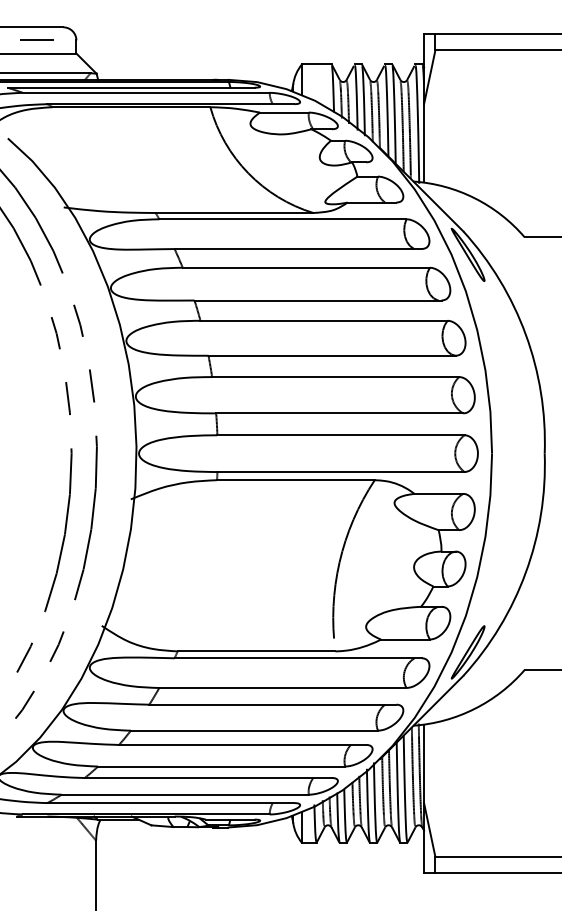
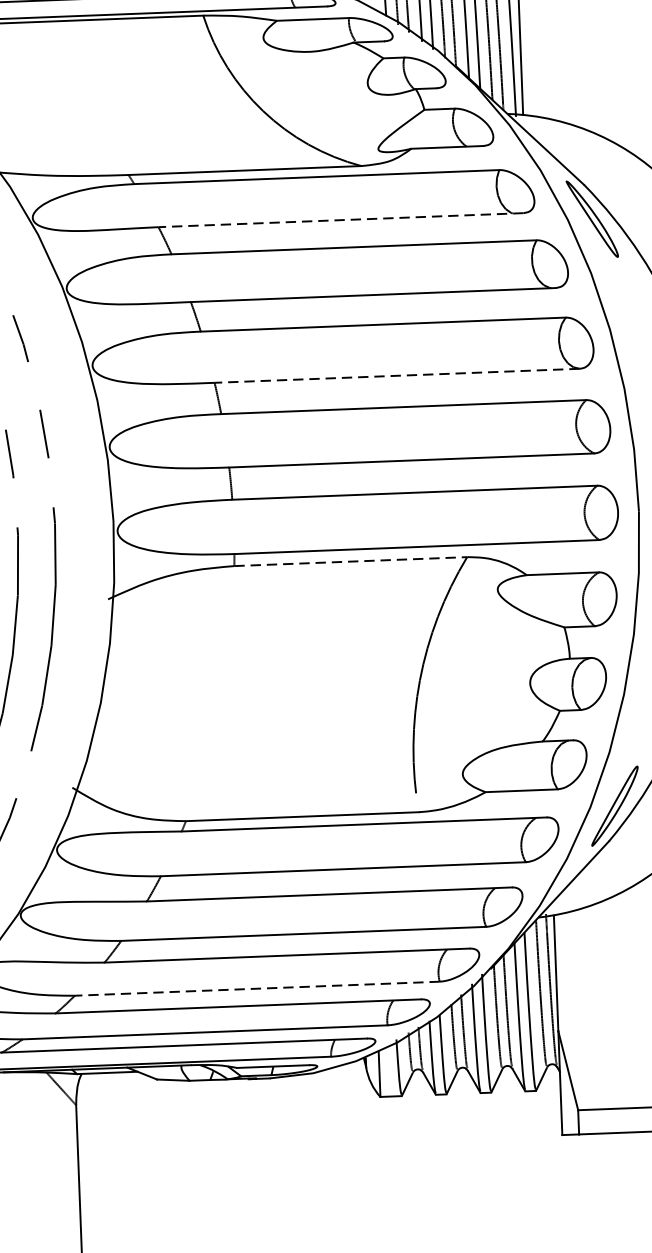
line: (298, 249) -> (341, 220), solid -> dashed
line: (332, 355) -> (397, 375), solid -> dashed
line: (295, 480) -> (350, 562), solid -> dashed
line: (221, 766) -> (257, 988), solid -> dashed

